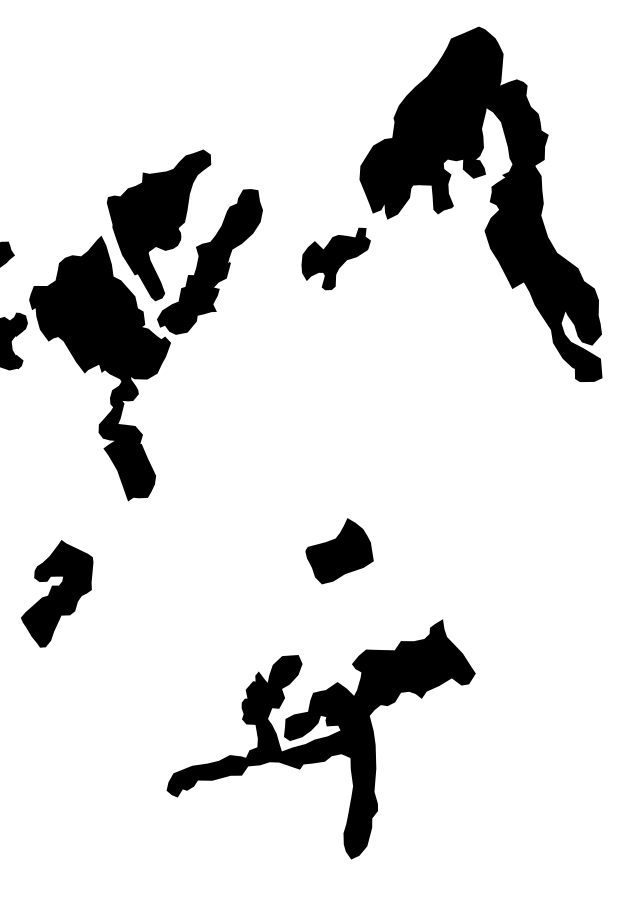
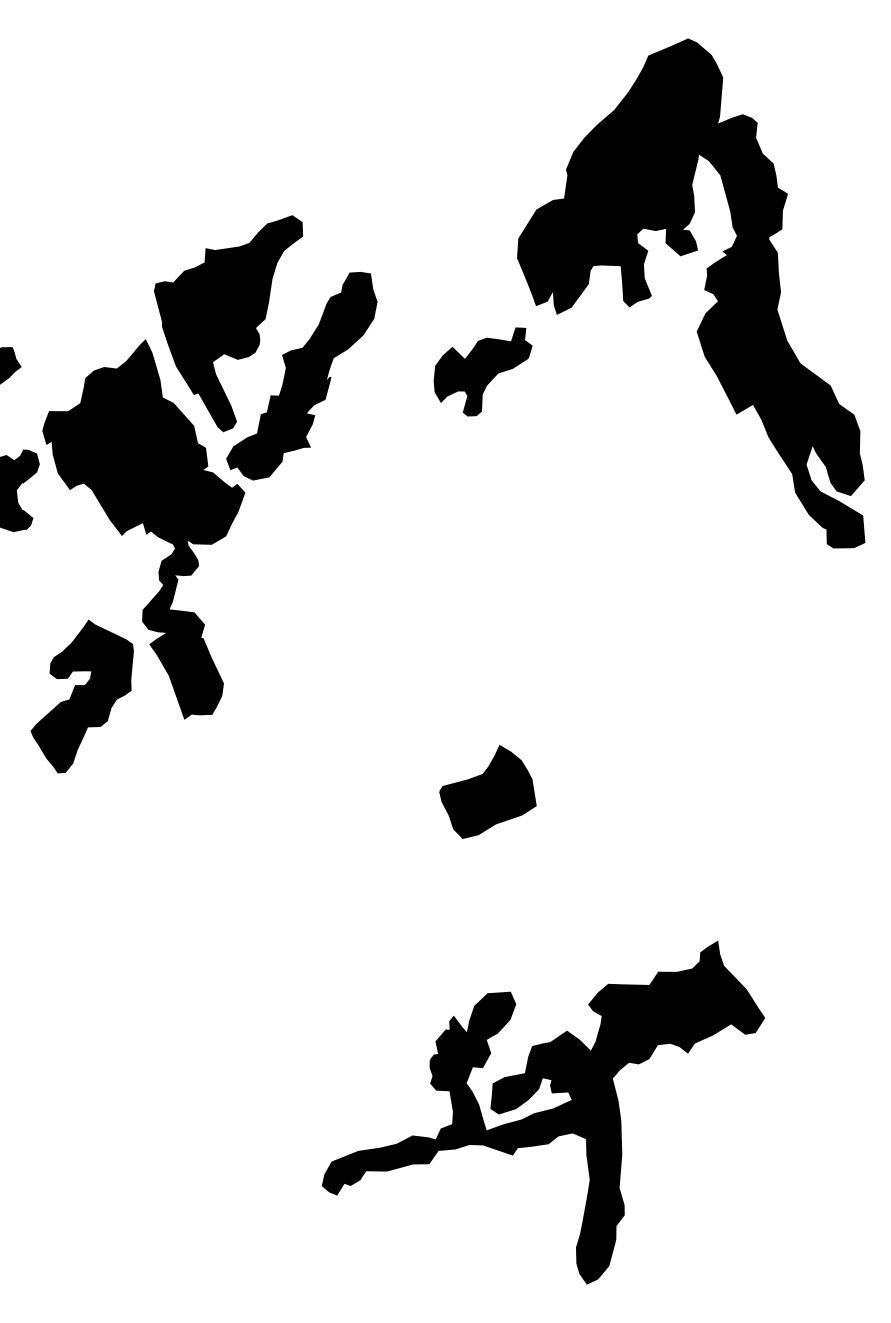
part: (57, 593) -> (82, 695), moved
part: (320, 739) -> (542, 1112), moved

